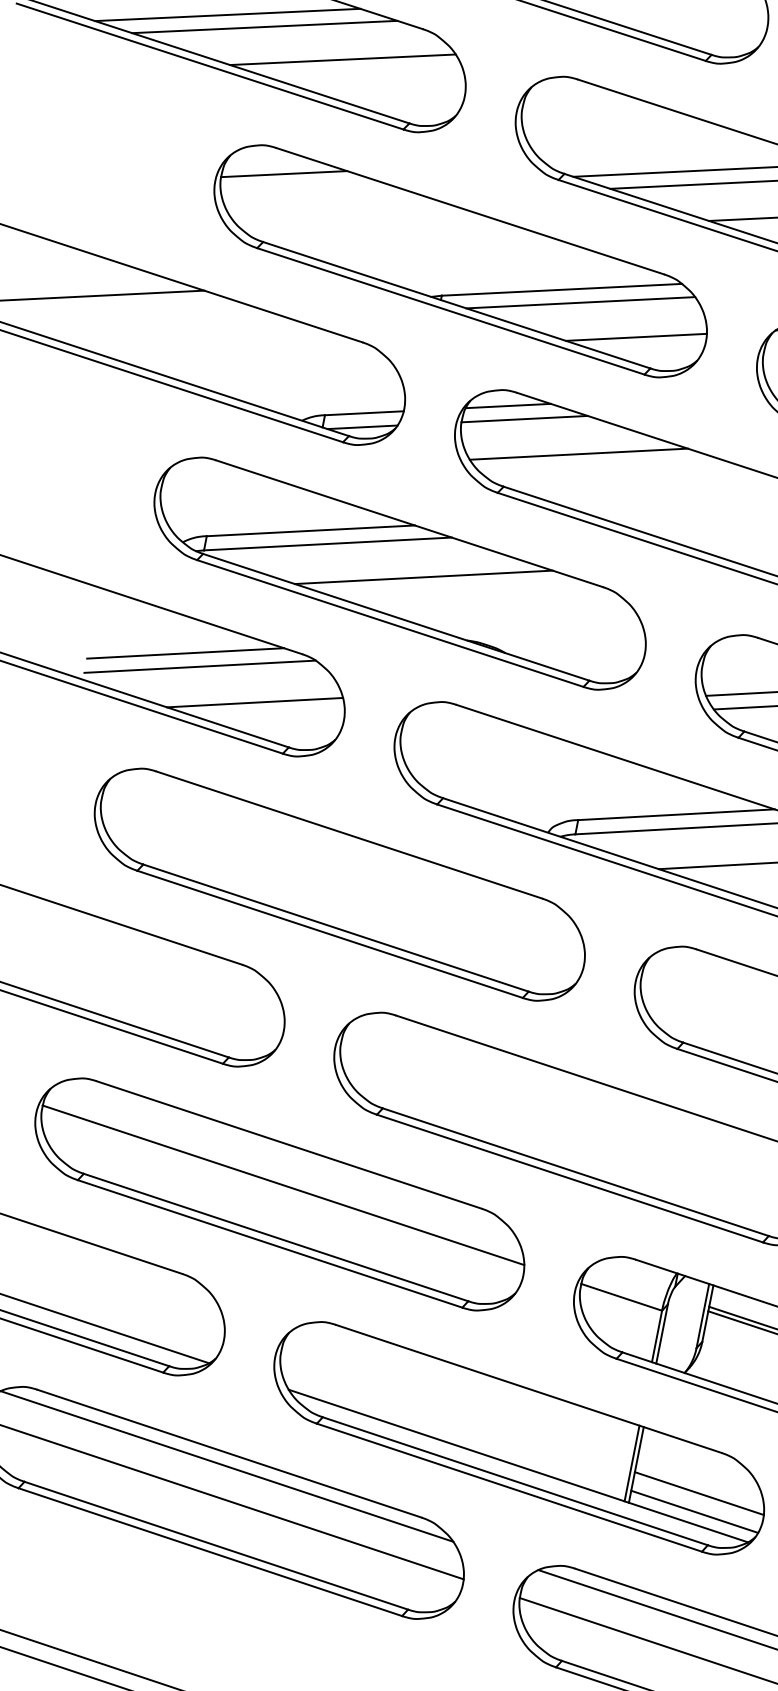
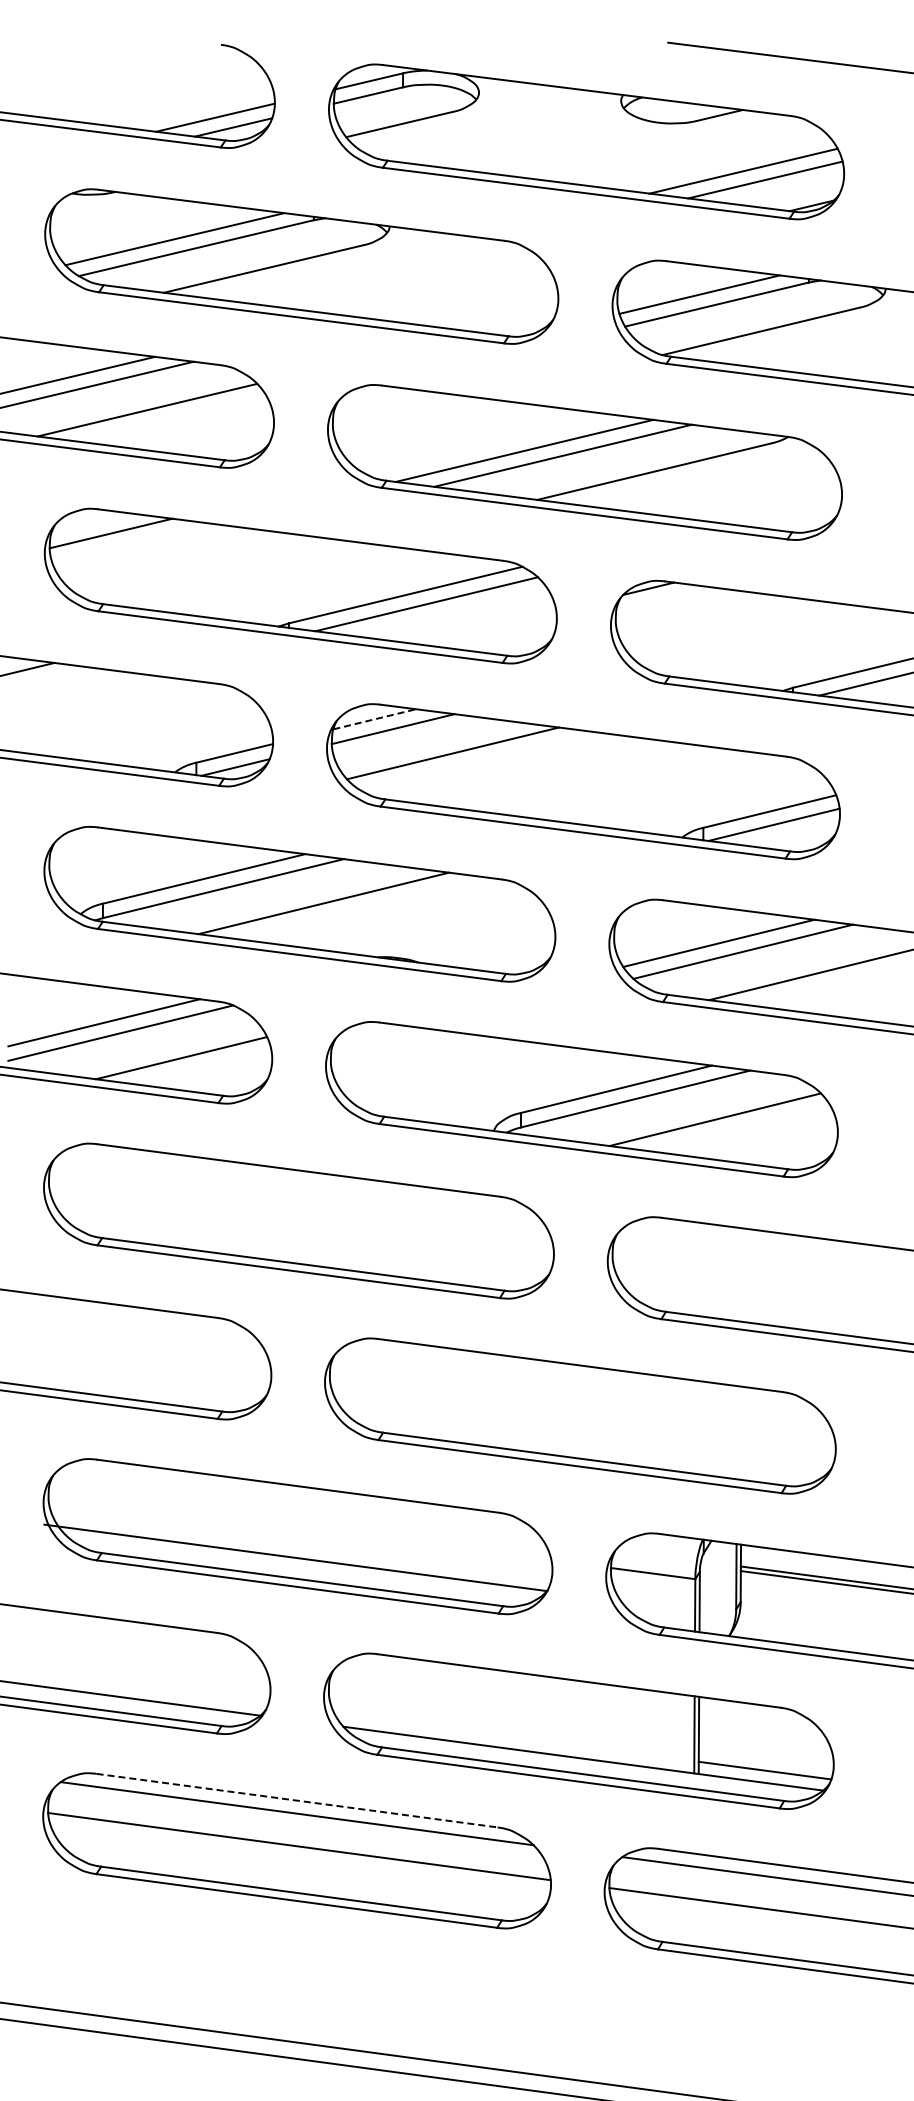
line: (636, 336) -> (487, 627), removed
line: (508, 406) -> (374, 719), solid -> dashed
line: (283, 1184) -> (295, 1557), moved
line: (229, 1453) -> (297, 1800), solid -> dashed
line: (698, 1493) -> (765, 1751), removed

